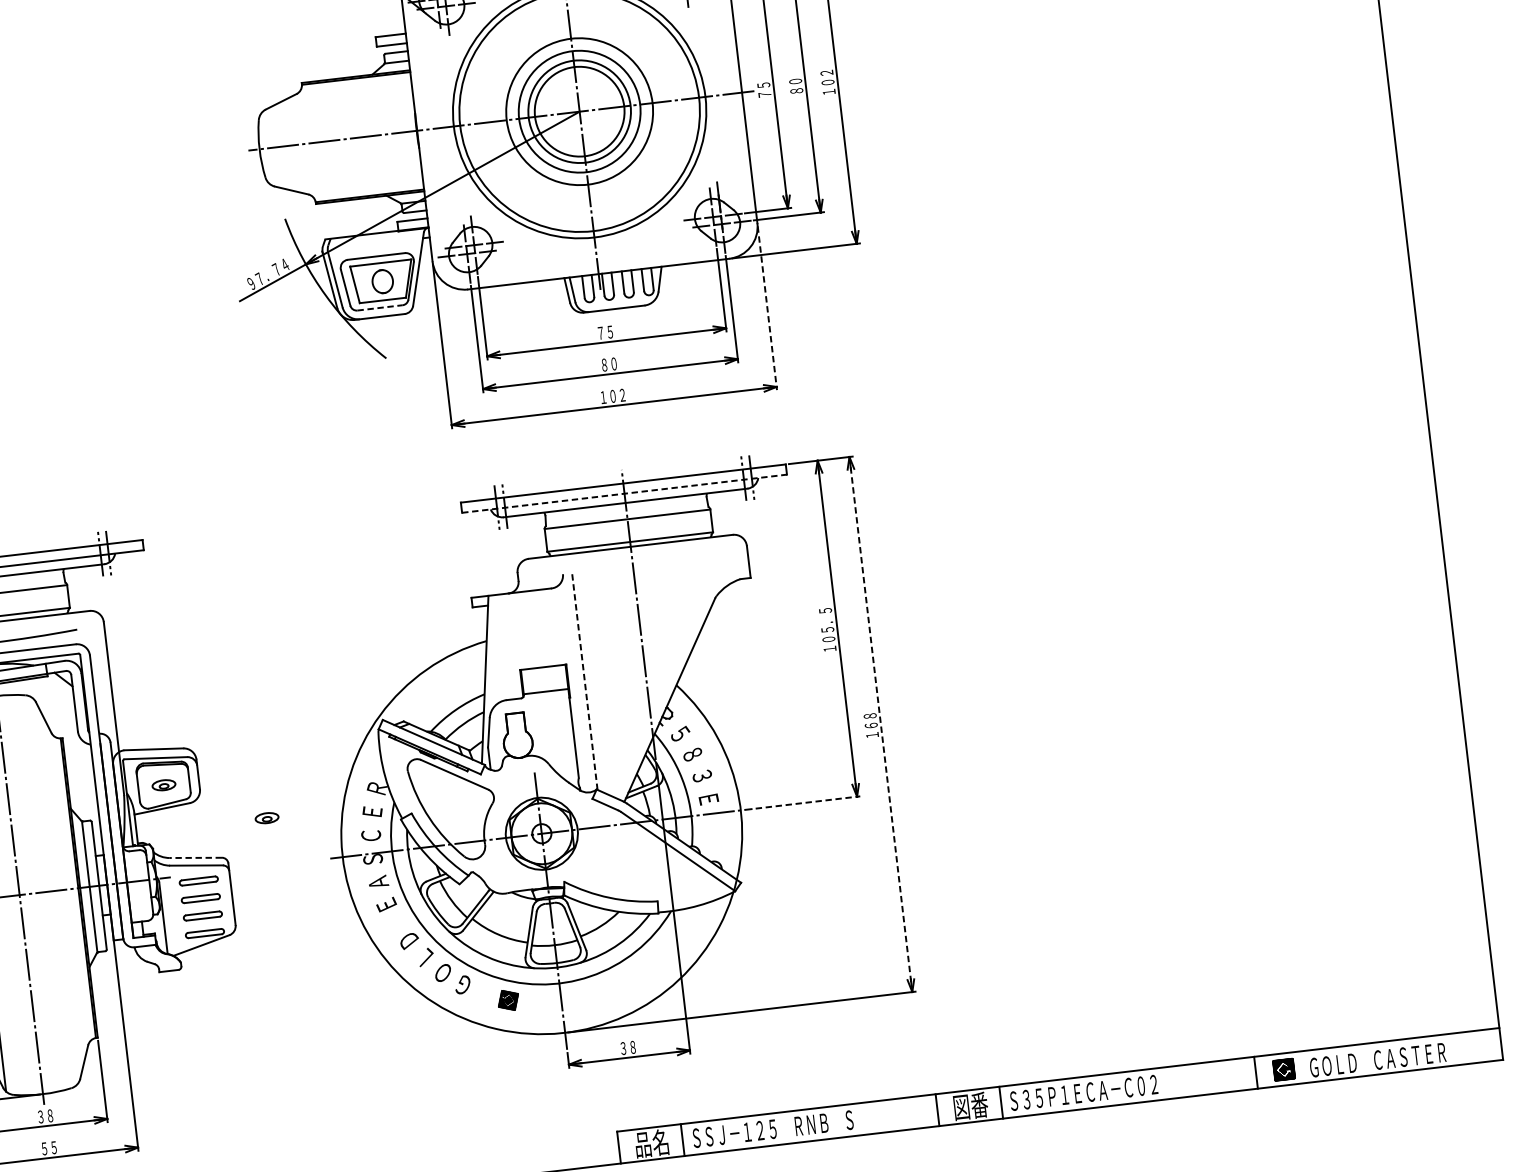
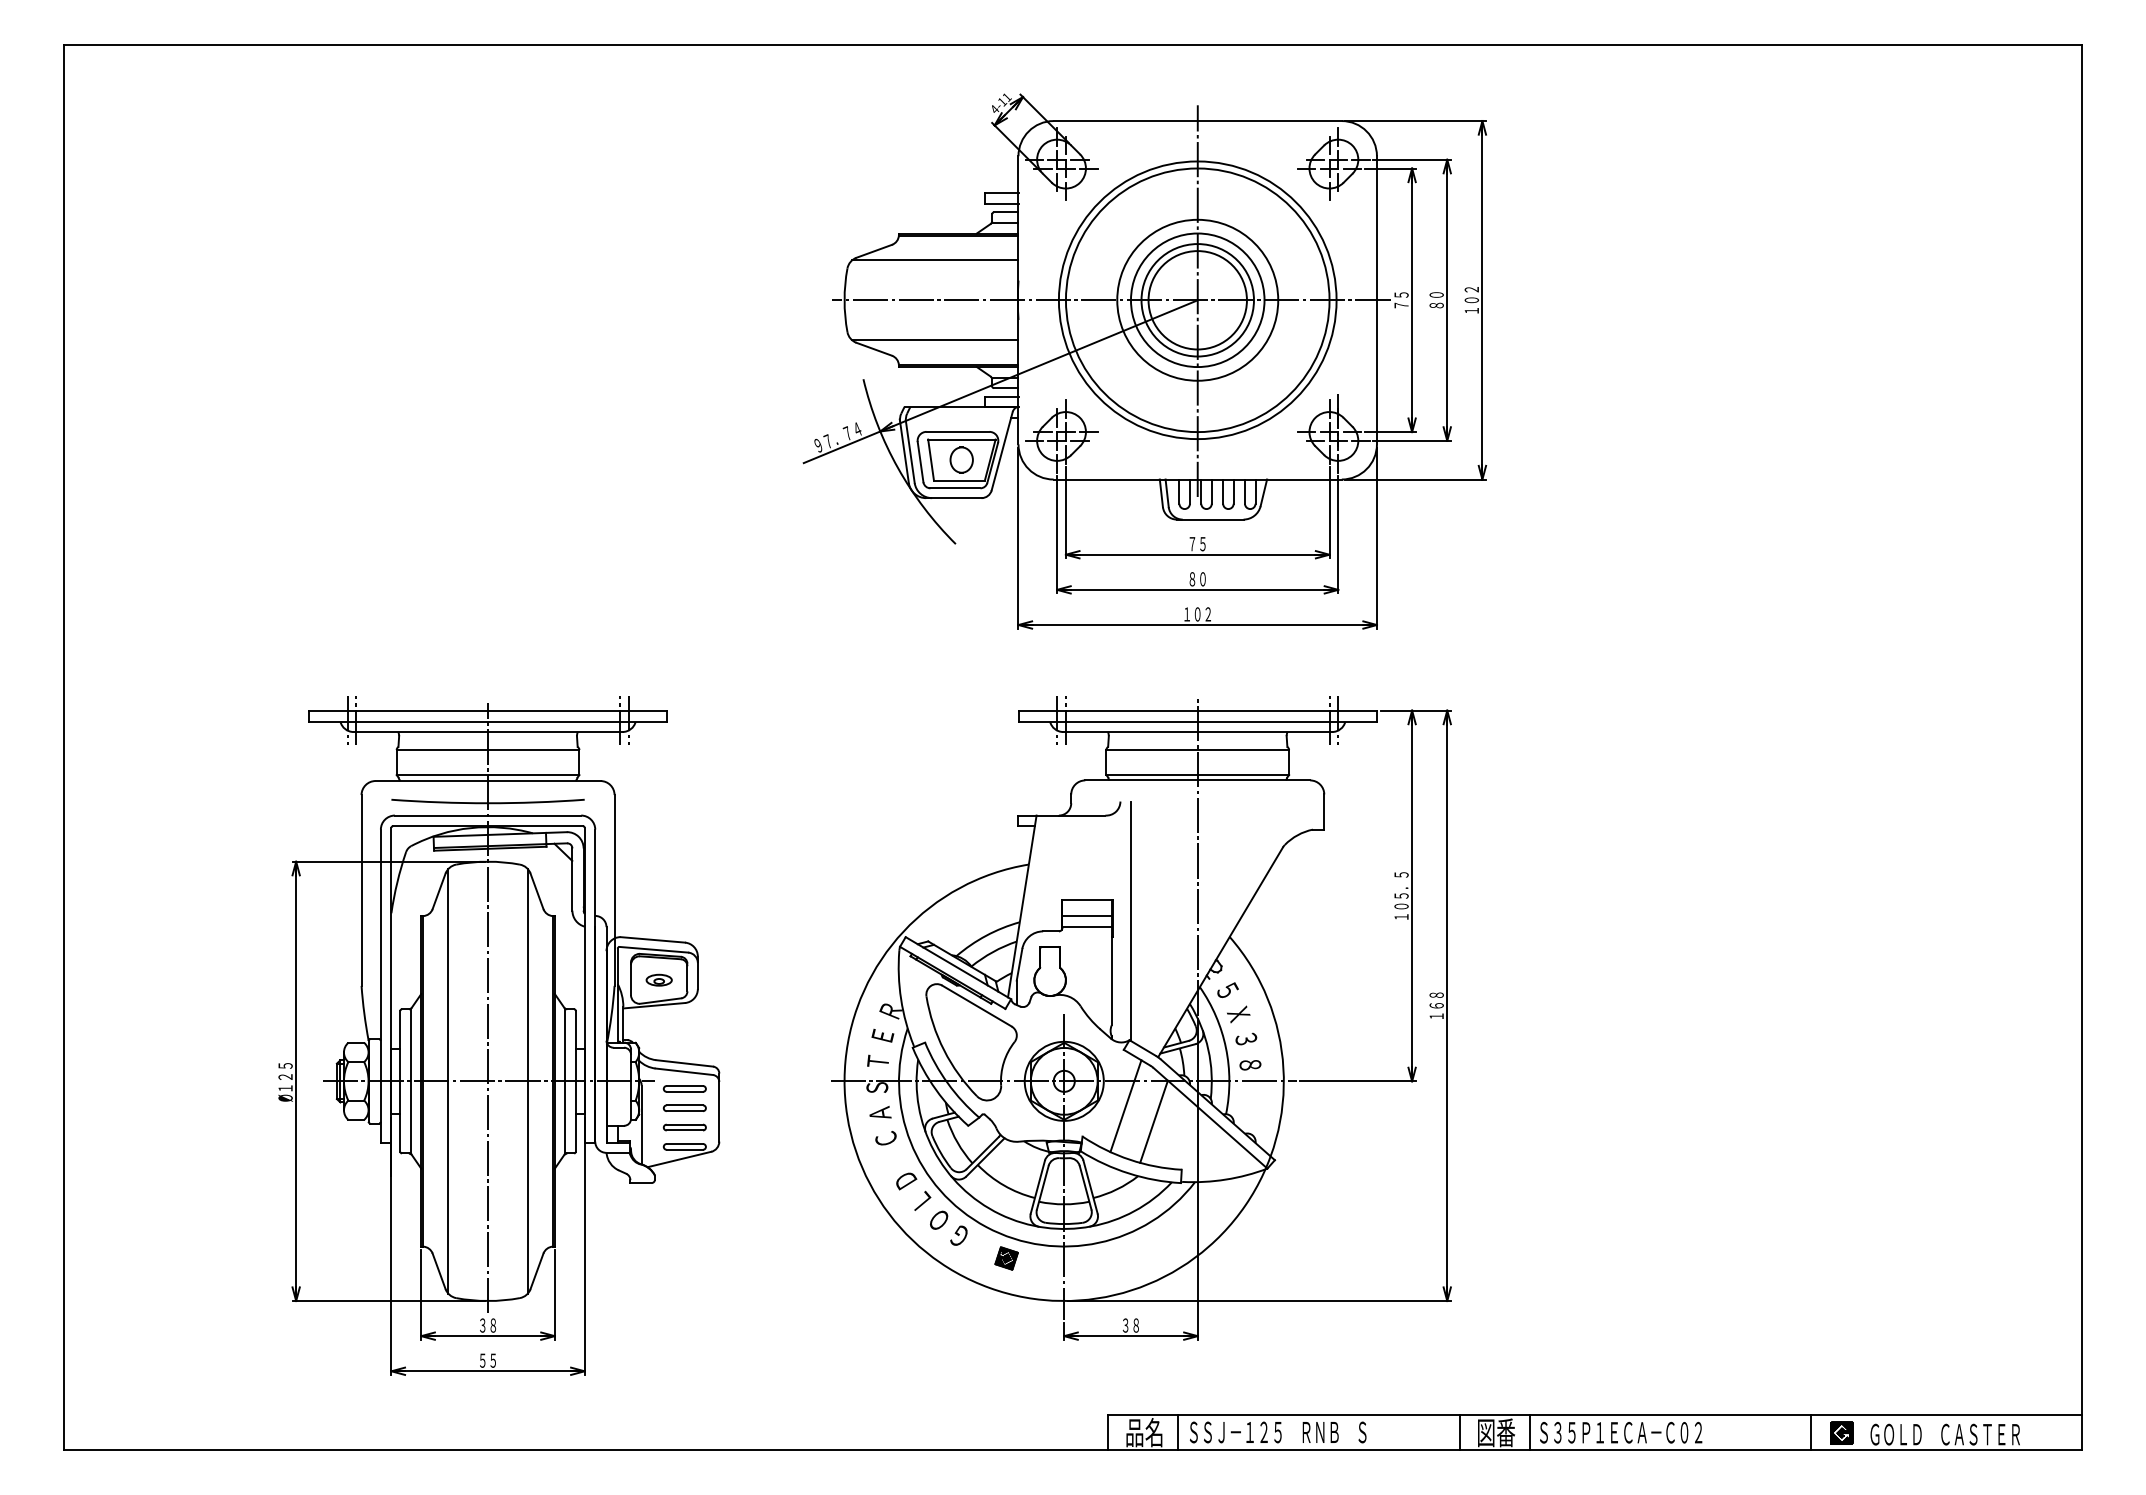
line: (336, 103) -> (934, 260), added
line: (345, 176) -> (934, 340), added
line: (380, 308) -> (955, 488), dashed -> solid
line: (767, 308) -> (1376, 538), dashed -> solid
line: (625, 493) -> (1198, 721), dashed -> solid
line: (544, 681) -> (1086, 915), added
line: (584, 681) -> (1130, 921), dashed -> solid
line: (881, 724) -> (1447, 1005), dashed -> solid
text: (692, 754) -> (1238, 1014), ８ -> Ｘ
text: (708, 799) -> (1250, 1065), Ｅ -> ８
line: (807, 802) -> (1357, 1081), dashed -> solid
part: (266, 817) -> (766, 1028), removed
text: (371, 834) -> (878, 1060), Ｃ -> Ｔ
line: (600, 850) -> (1125, 1106), added
line: (195, 858) -> (684, 1063), dashed -> solid
line: (626, 860) -> (1153, 1121), added
line: (55, 891) -> (527, 1081), added
text: (385, 904) -> (885, 1138), Ｅ -> Ｃ

